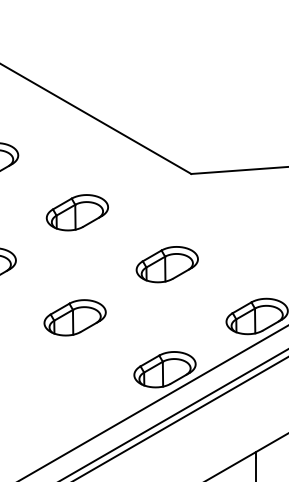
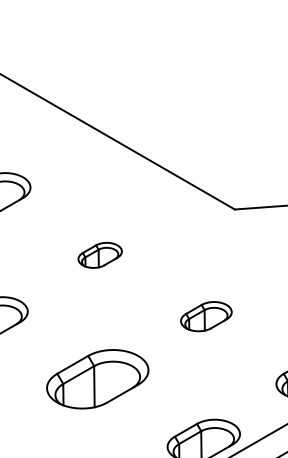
part: (76, 212) -> (99, 254), size x0.6
part: (166, 264) -> (205, 316), size x0.7
part: (74, 317) -> (96, 378), size x1.4

